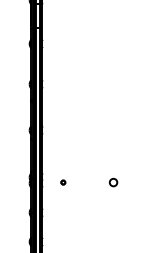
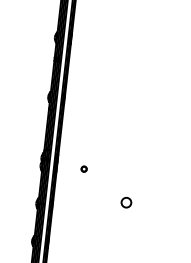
circle: (113, 182) -> (126, 202), moved

